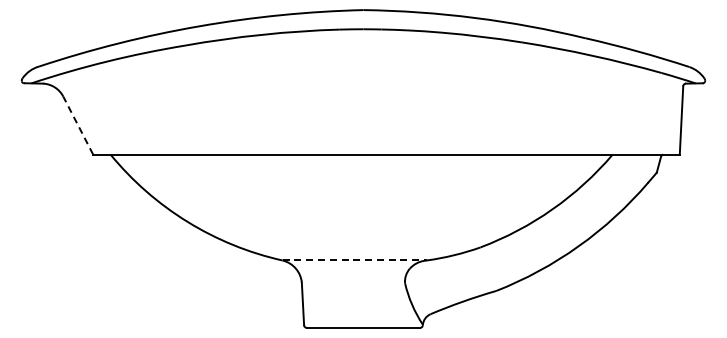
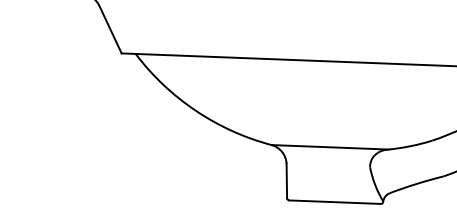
line: (78, 125) -> (110, 29), dashed -> solid
line: (355, 260) -> (330, 147), dashed -> solid

